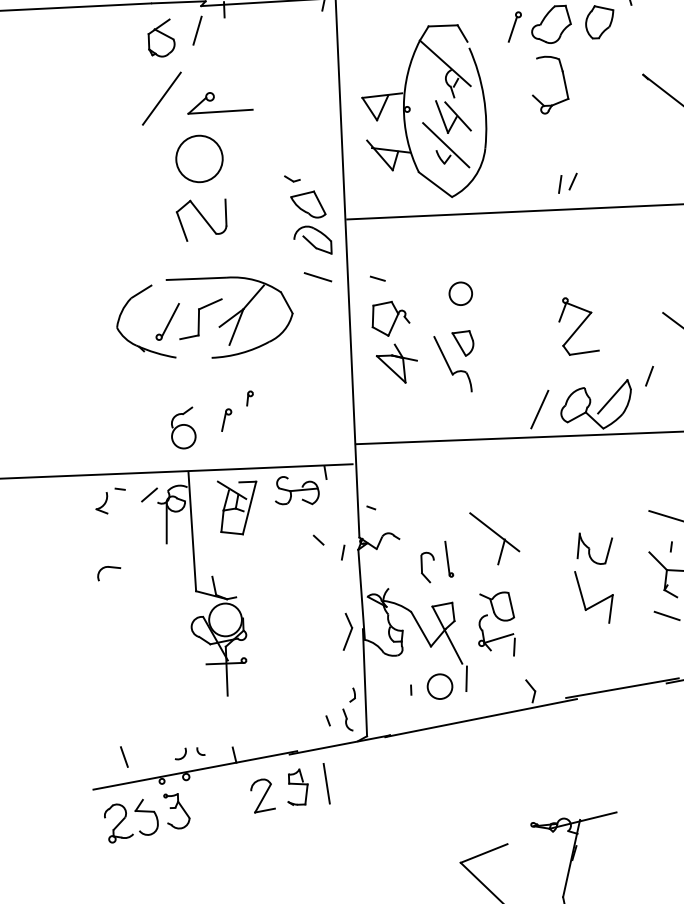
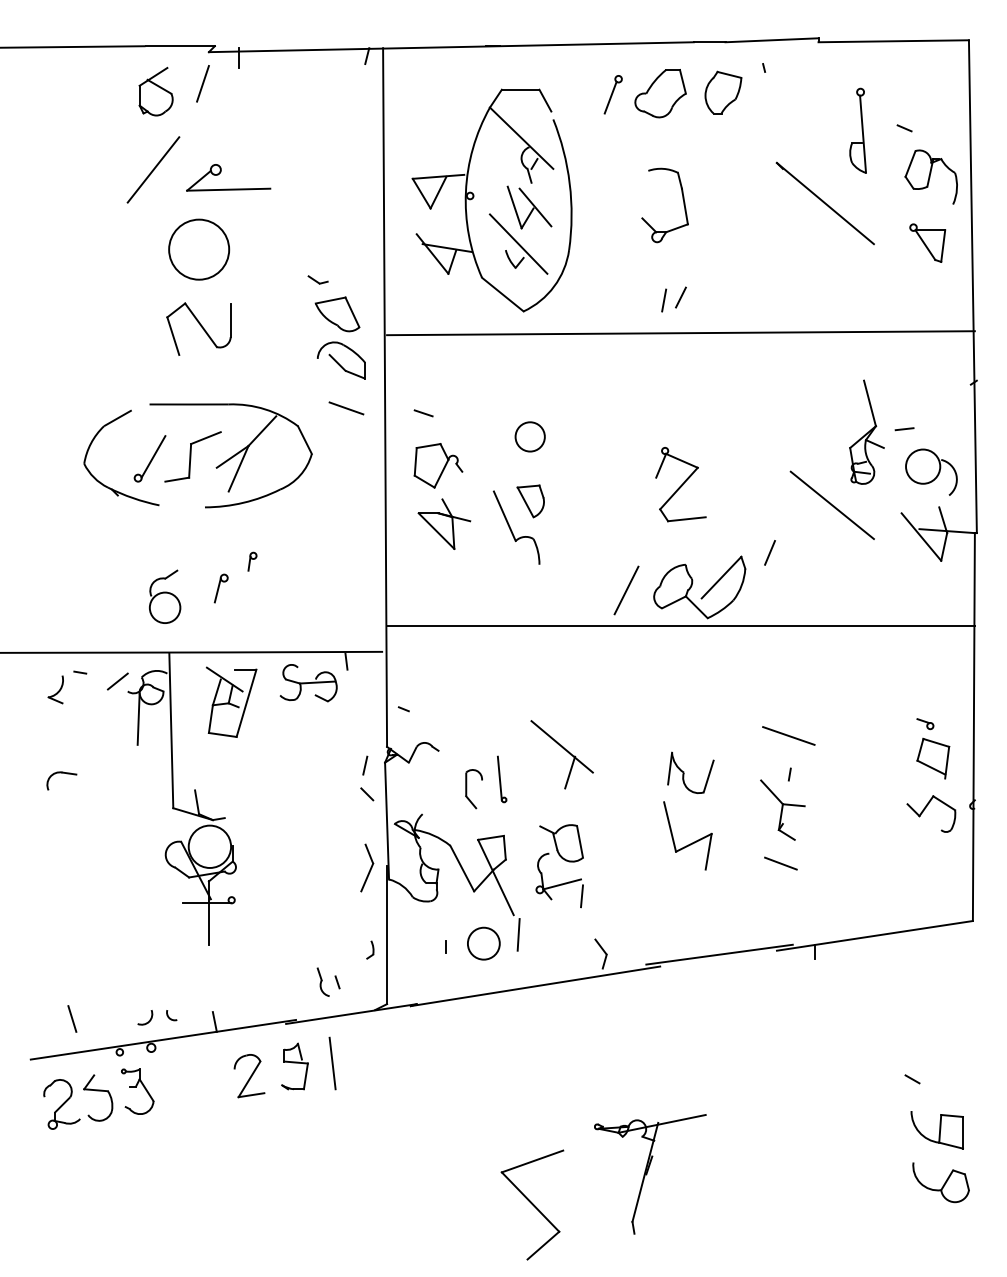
part: (563, 79) -> (682, 199), moved
line: (318, 540) -> (367, 794), moved
part: (347, 719) -> (322, 981), moved

